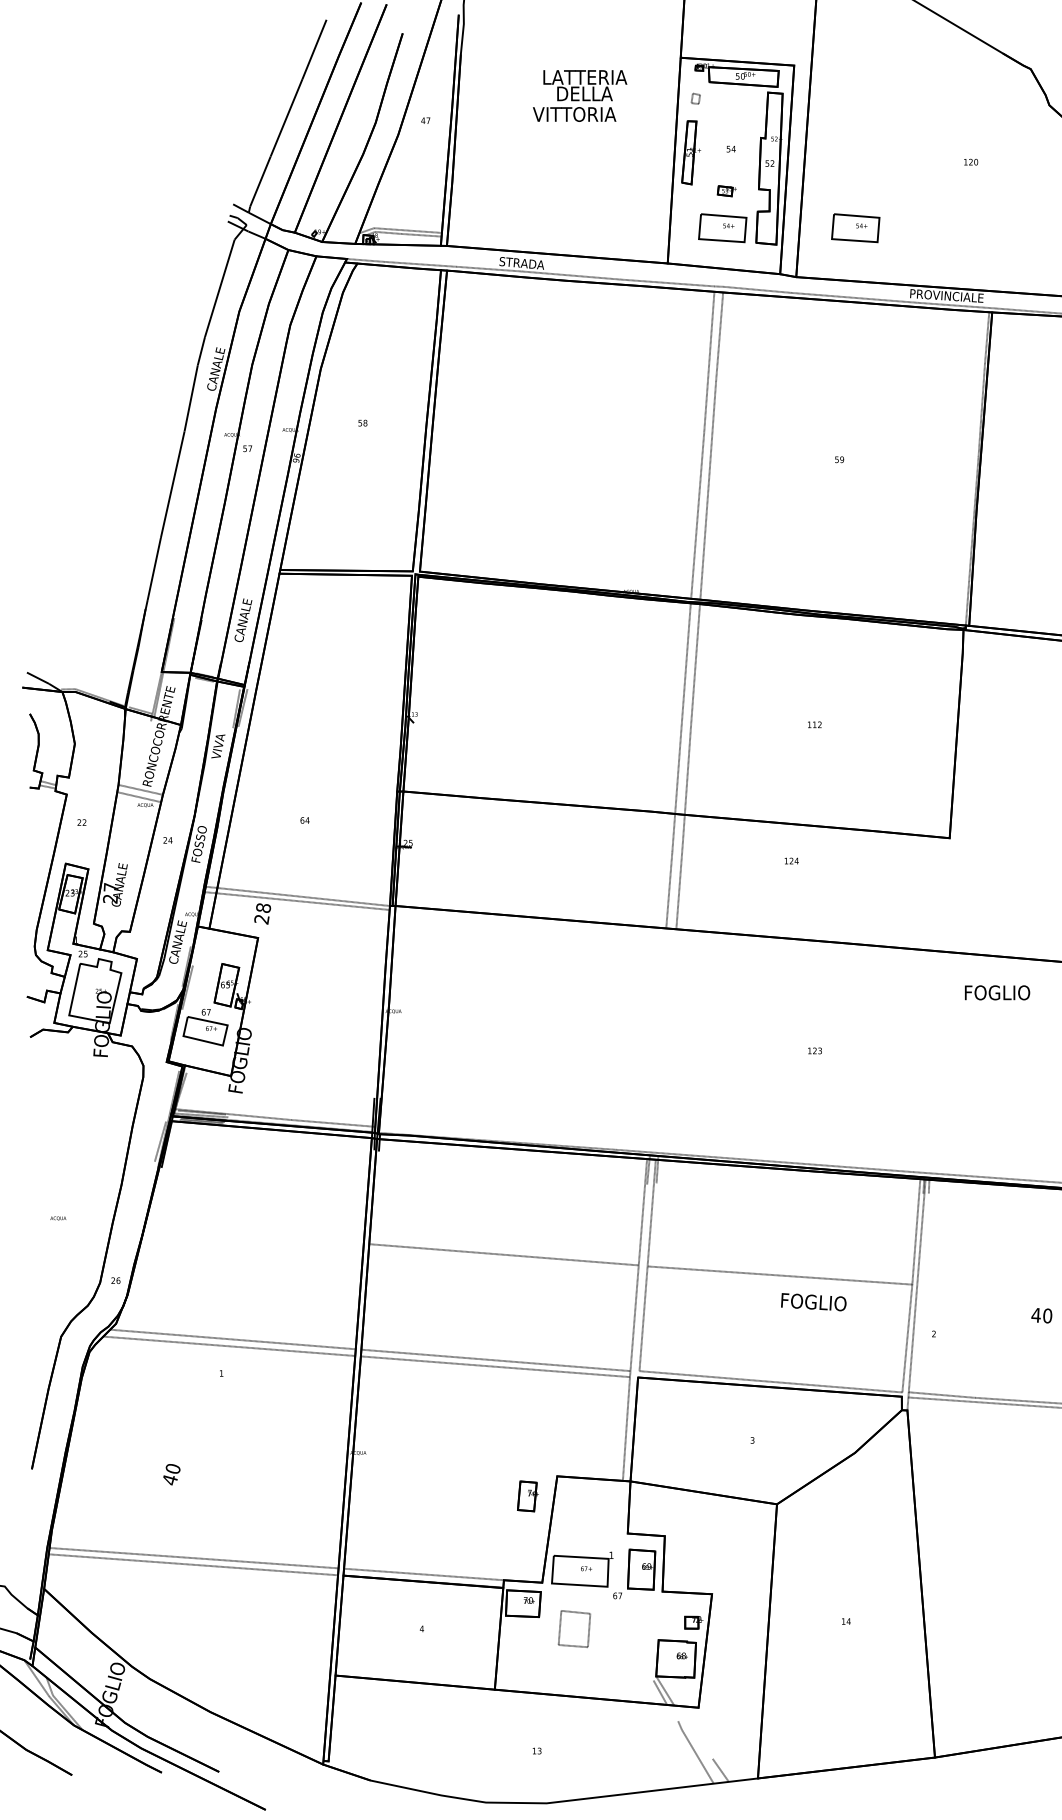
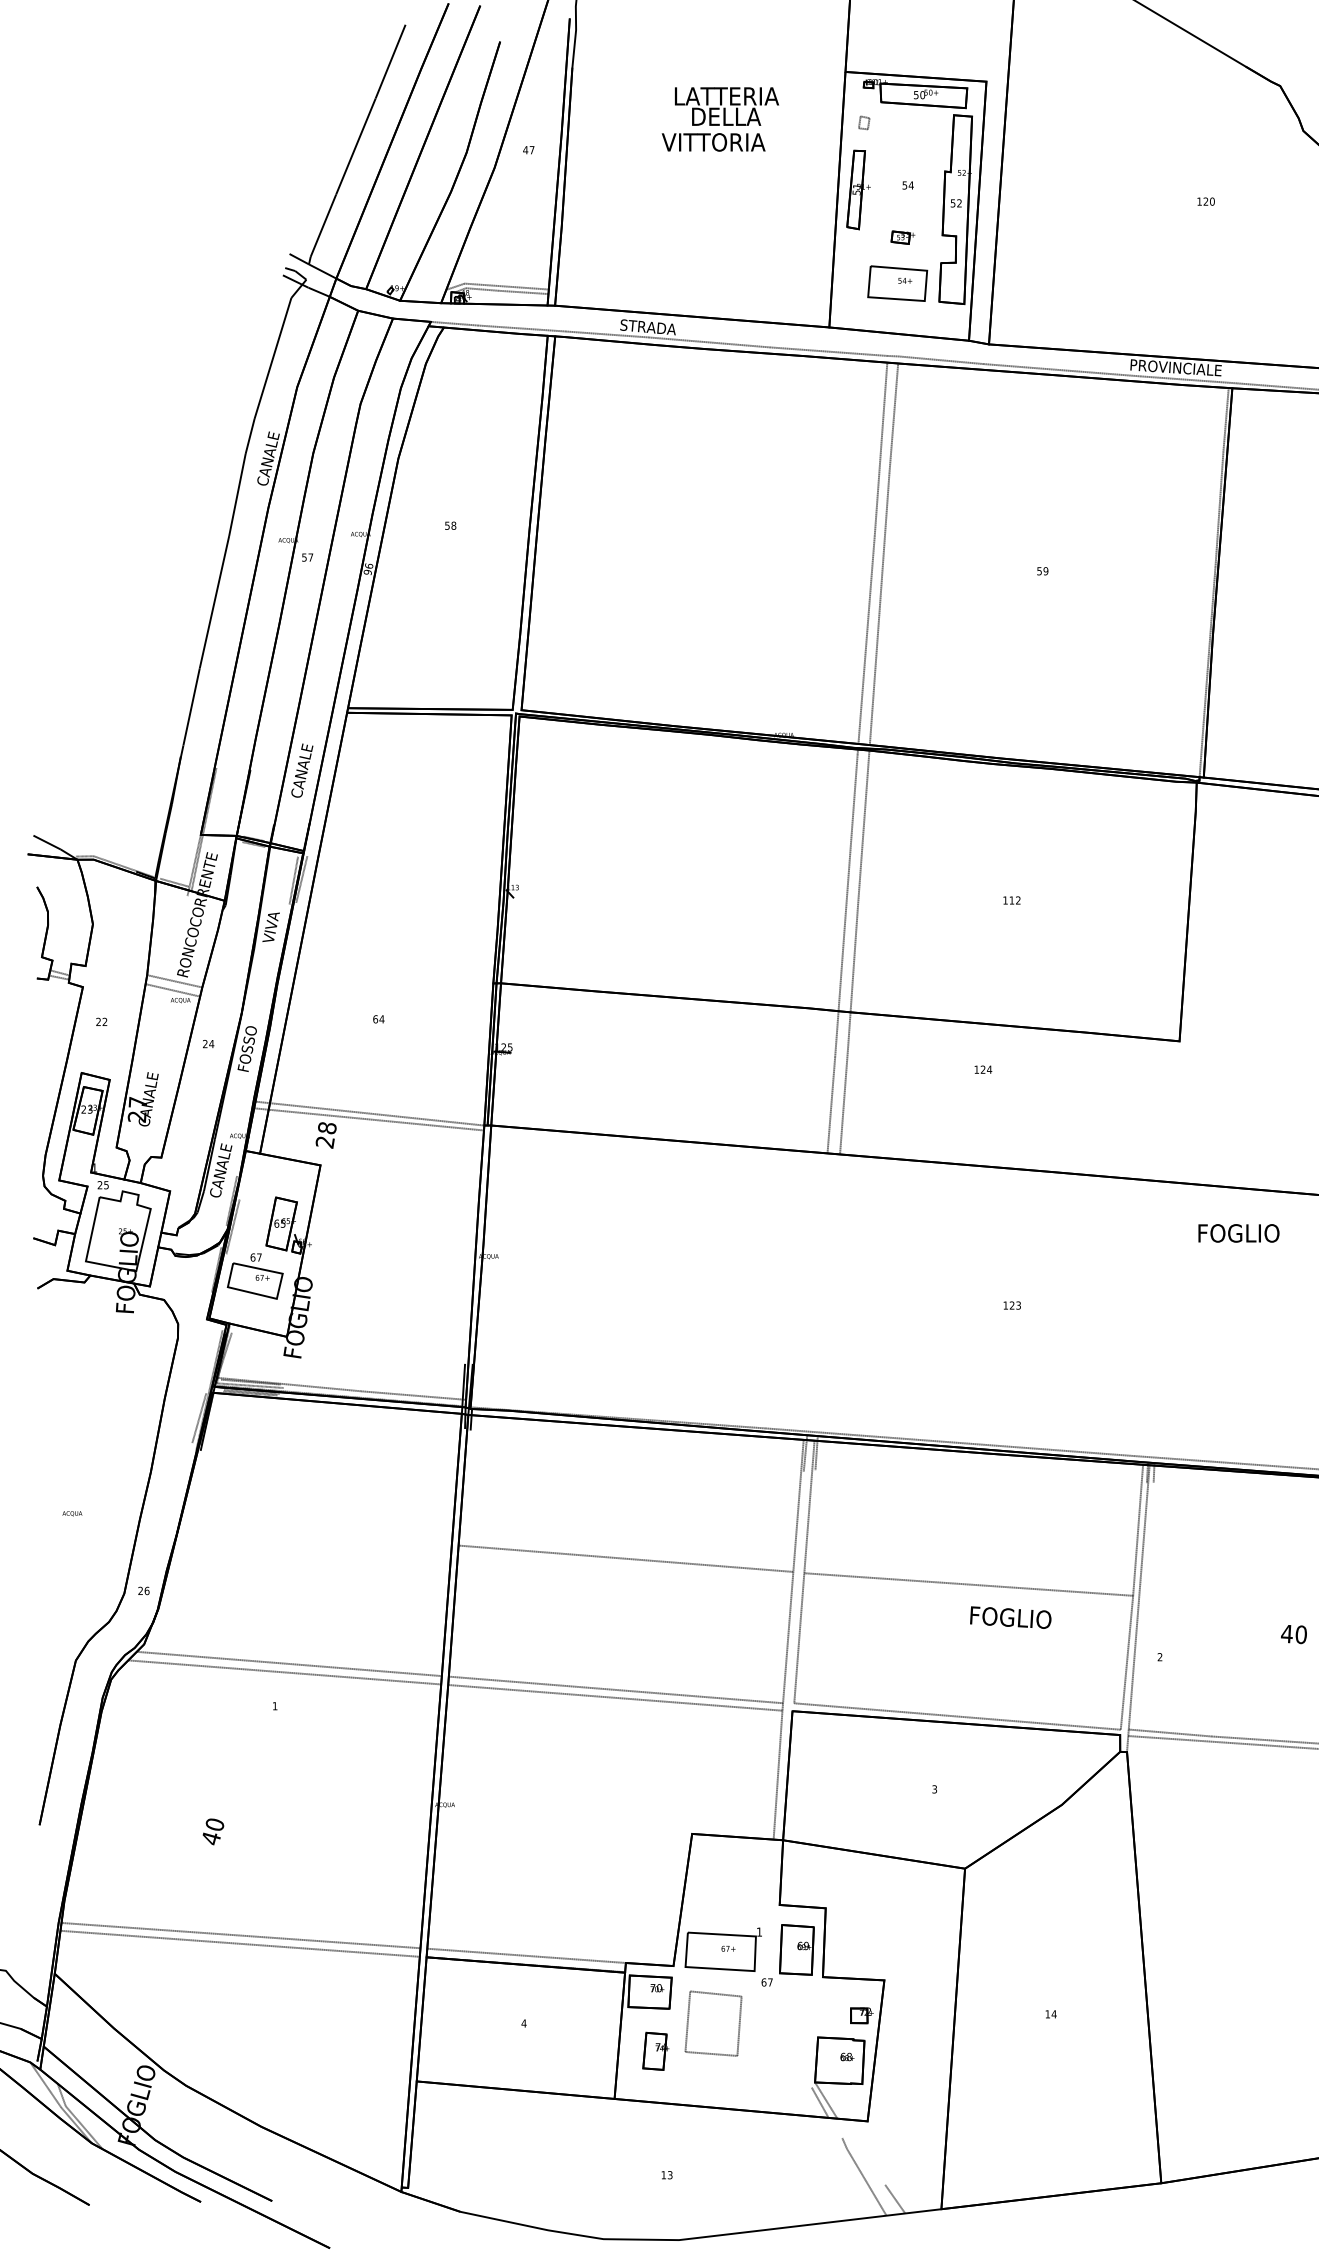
part: (855, 228) -> (1062, 284), removed
part: (527, 1496) -> (655, 2051), moved
part: (574, 1628) -> (713, 2022), size x1.43

